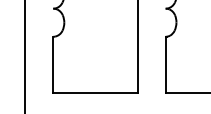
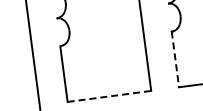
line: (165, 65) -> (175, 60), solid -> dashed
line: (95, 93) -> (109, 96), solid -> dashed

